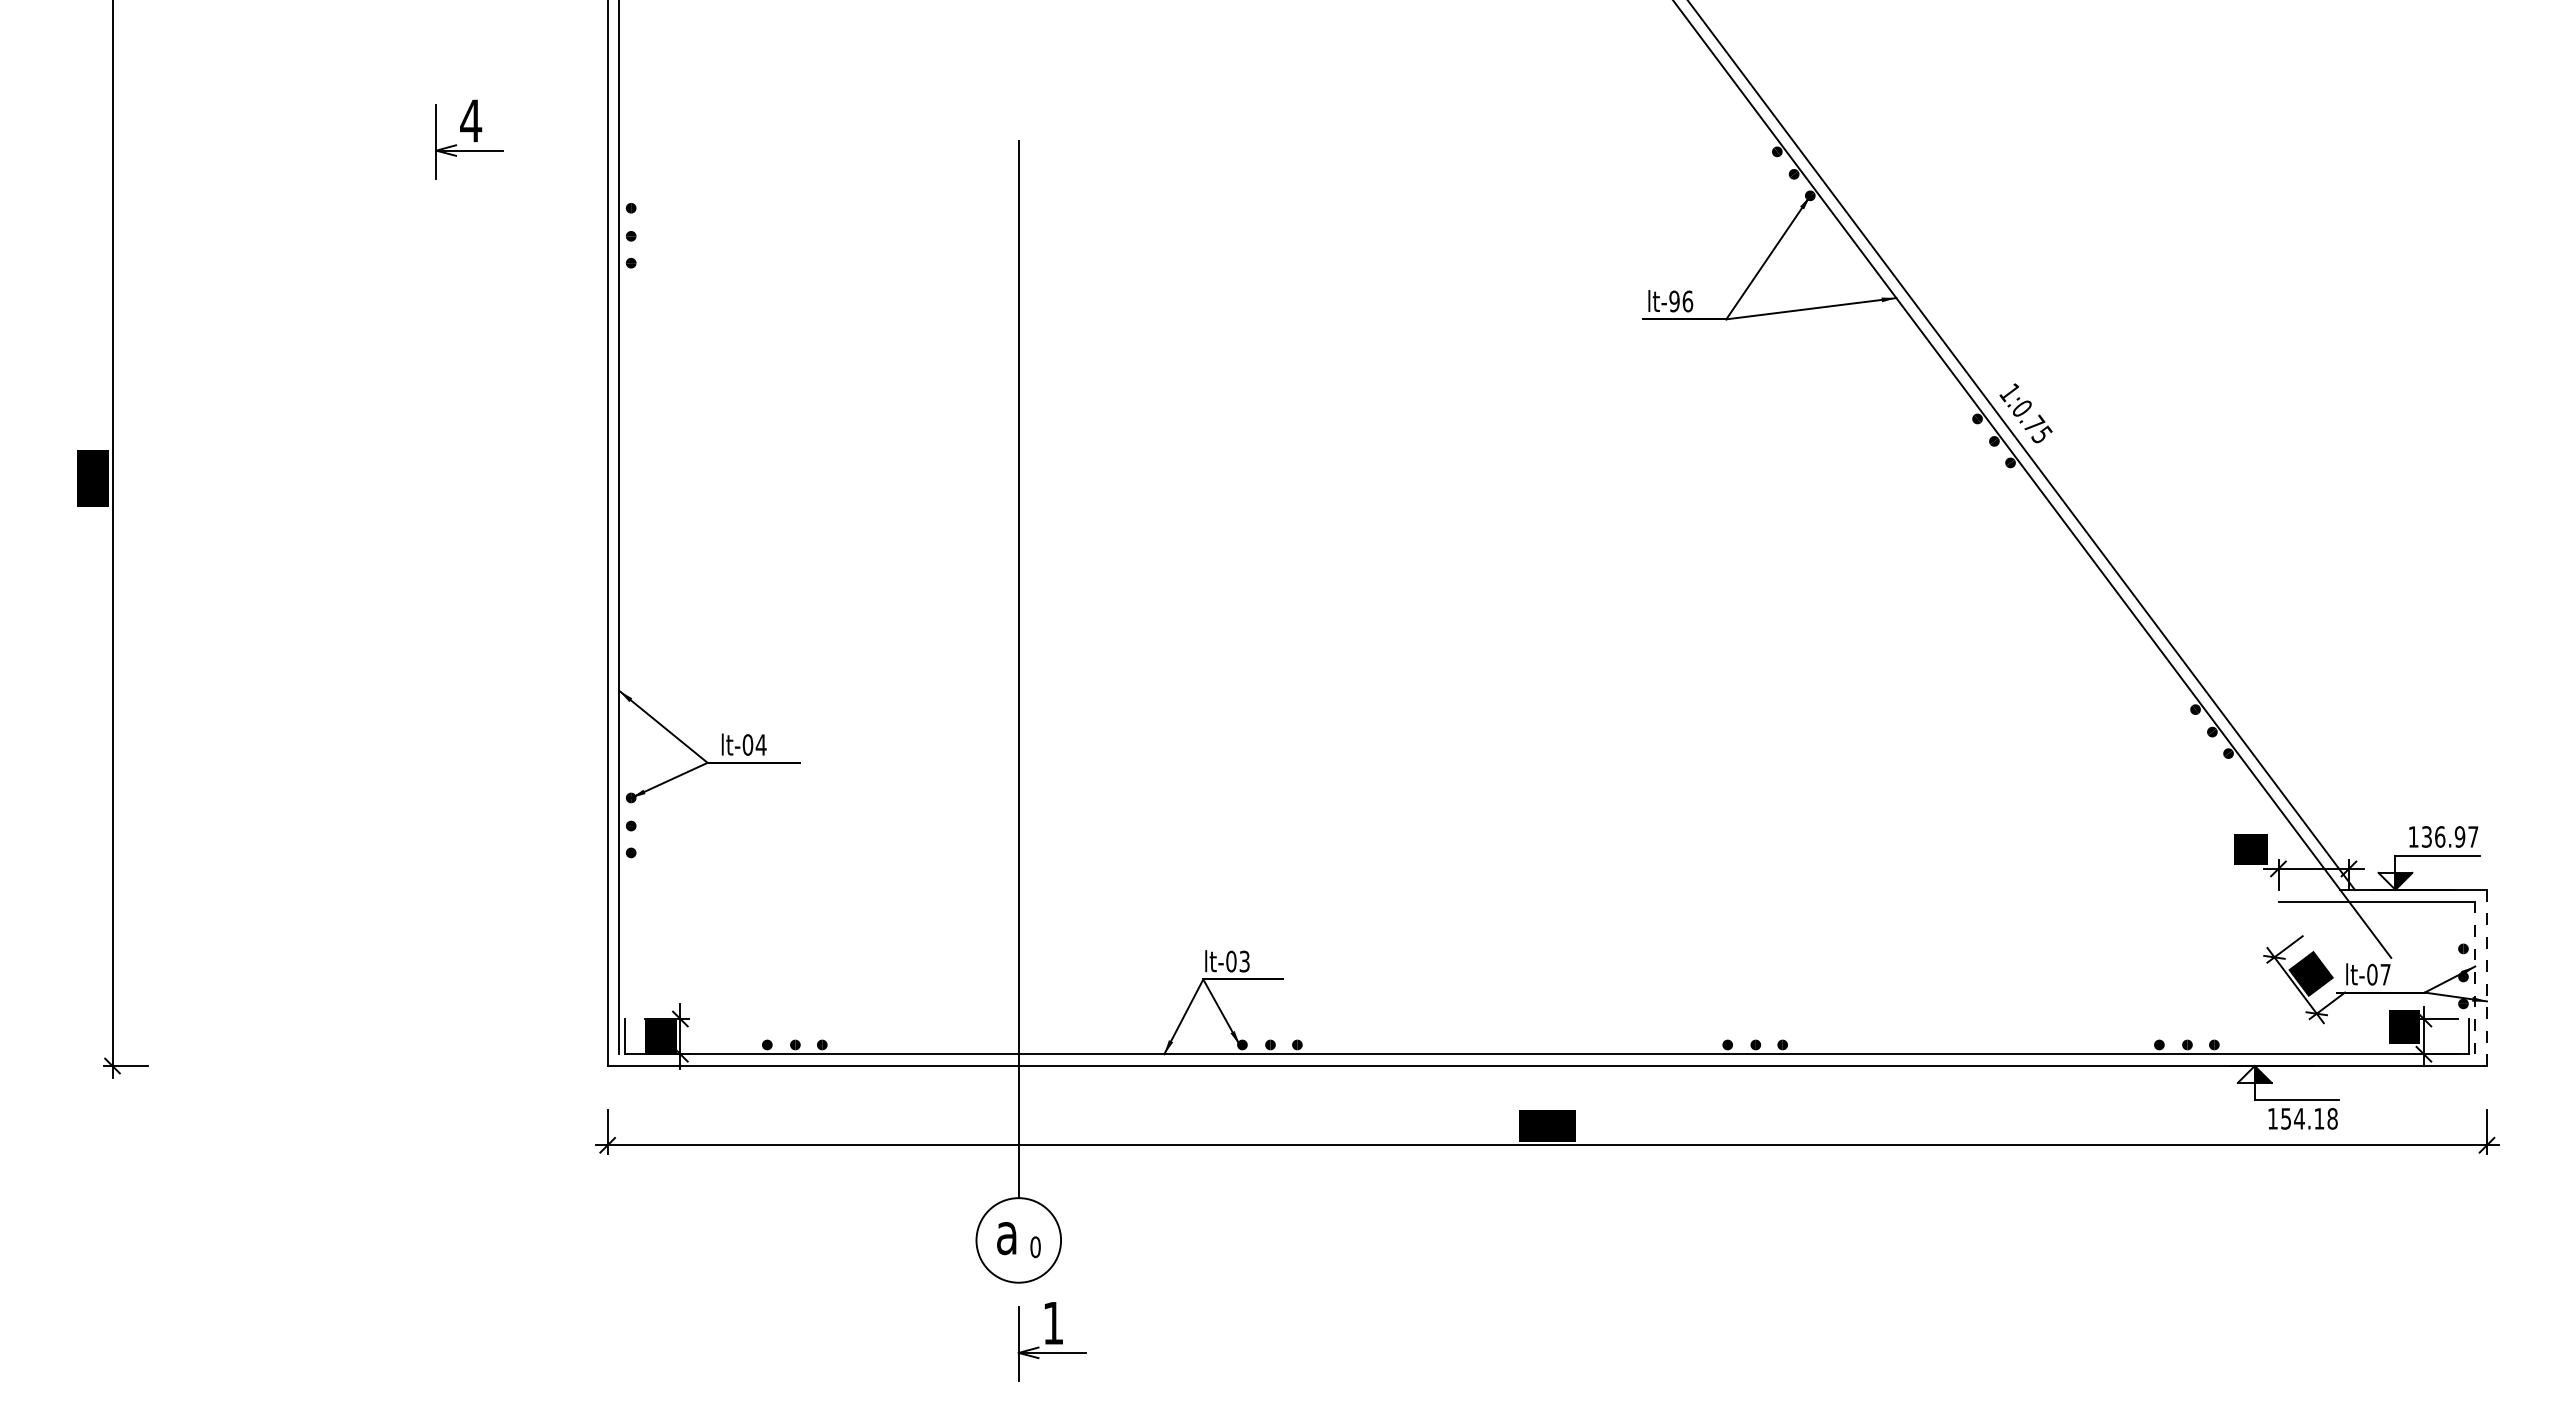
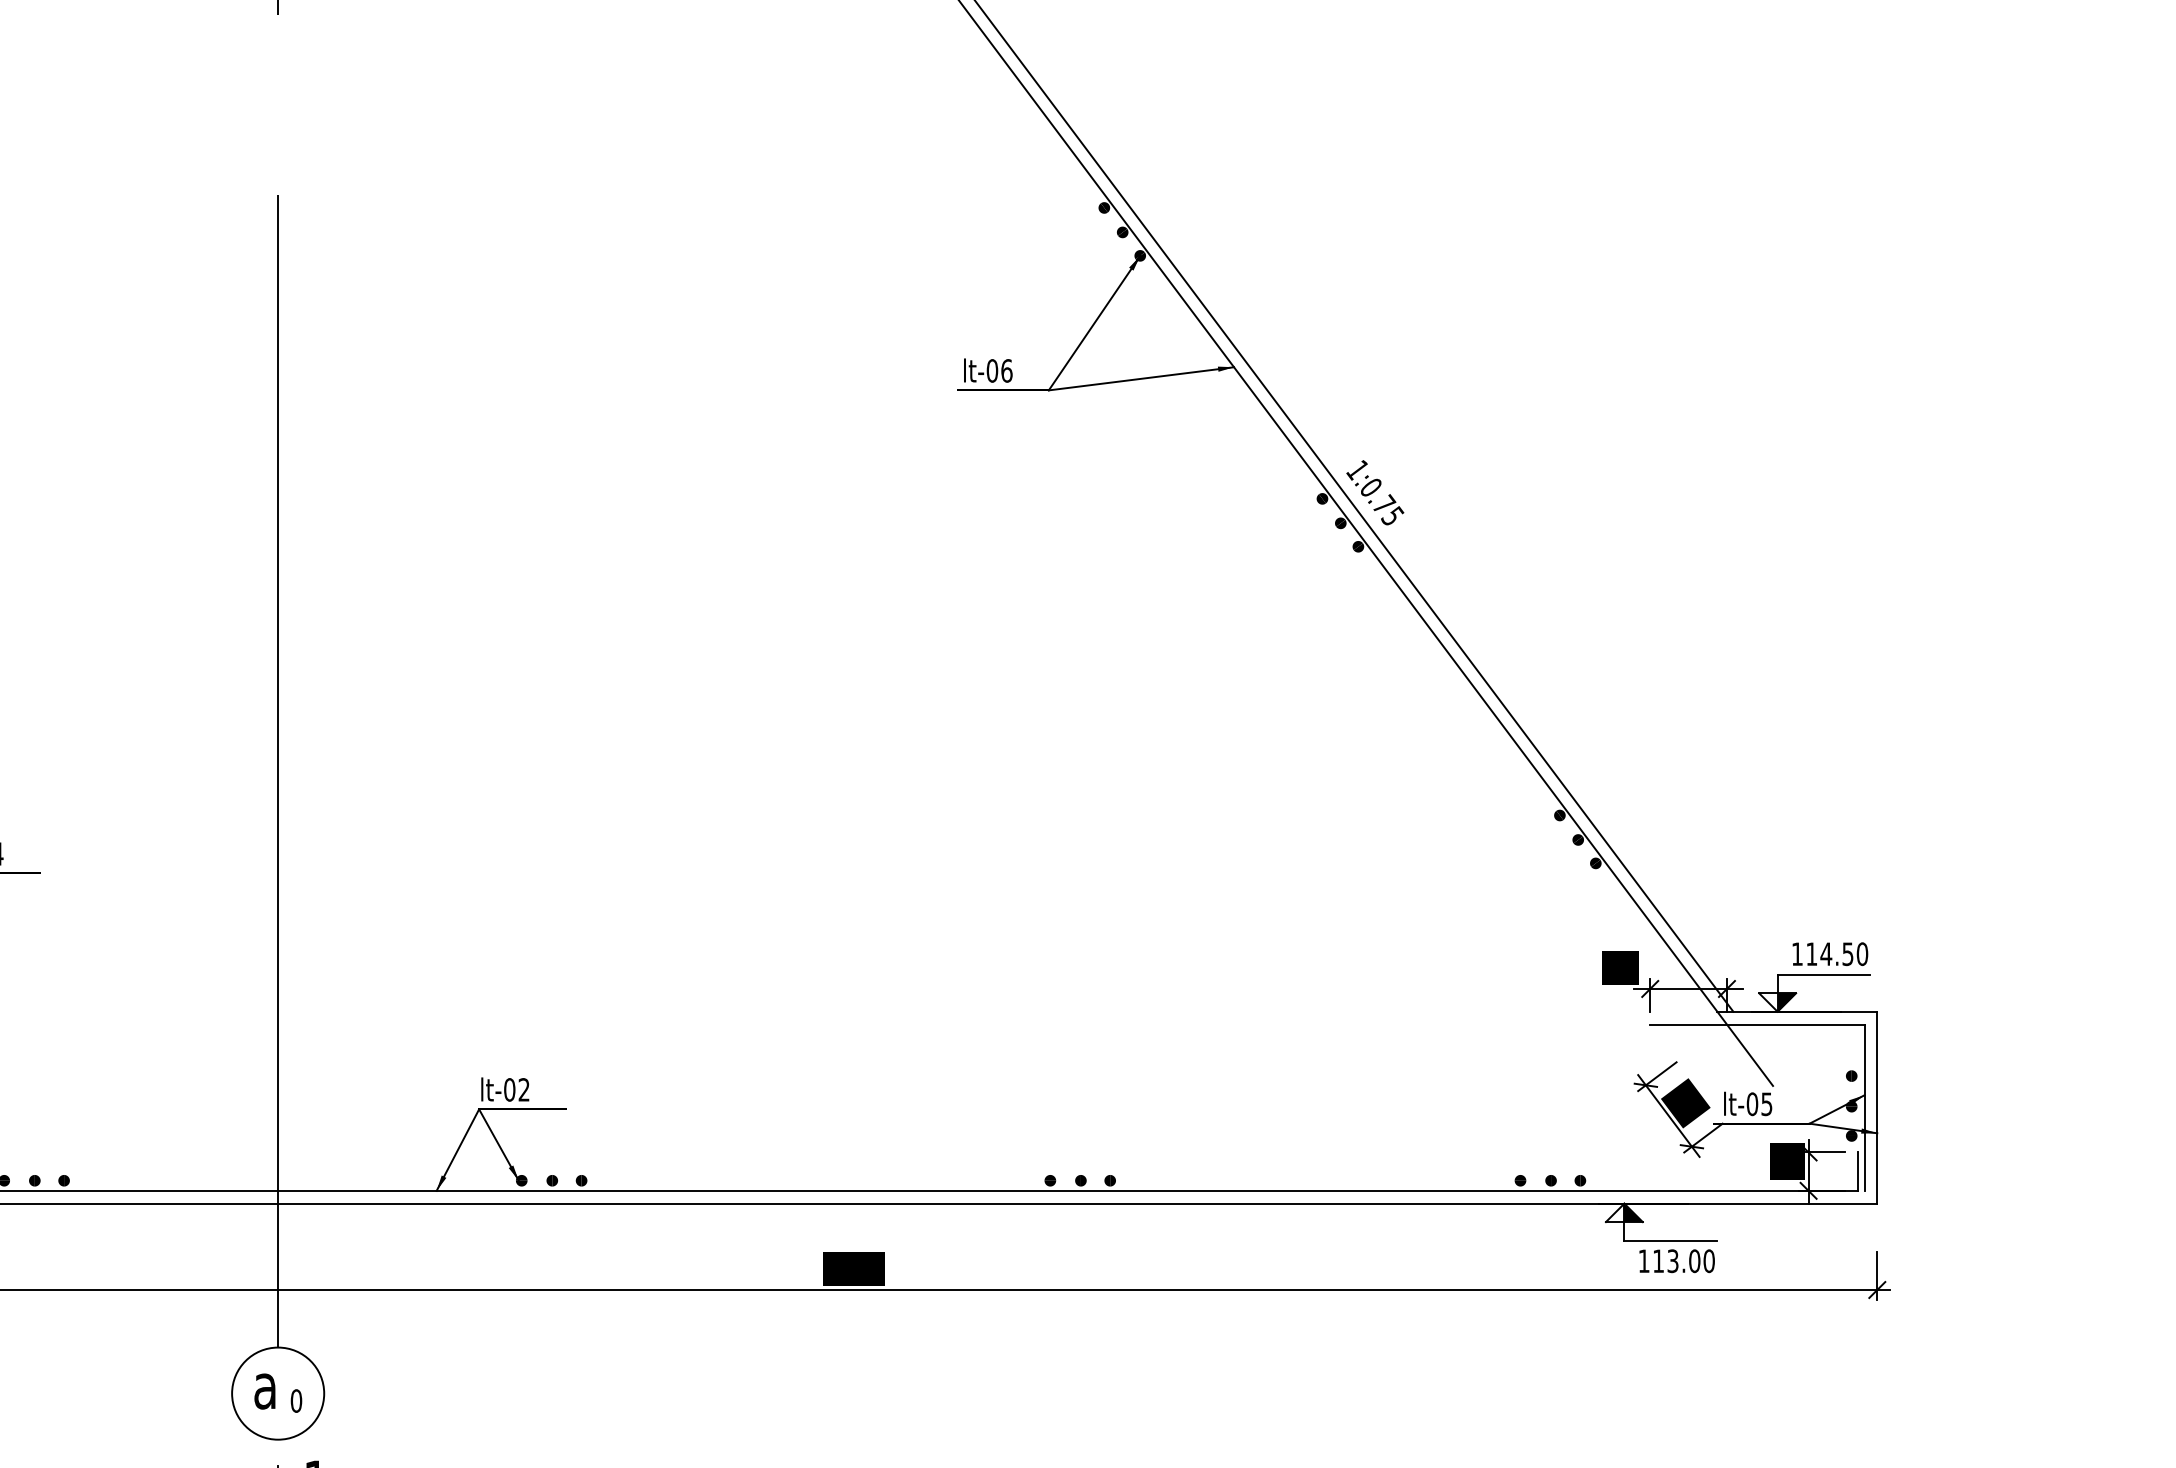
text: (1674, 301) -> (992, 370), lt-96 -> lt-06
text: (2450, 836) -> (1837, 953), 136.97 -> 114.50
text: (1244, 961) -> (524, 1089), lt-03 -> lt-02
text: (2385, 974) -> (1766, 1103), lt-07 -> lt-05
line: (2475, 977) -> (1864, 1107), dashed -> solid
line: (2486, 977) -> (1876, 1107), dashed -> solid
text: (2309, 1118) -> (1683, 1260), 154.18 -> 113.00

